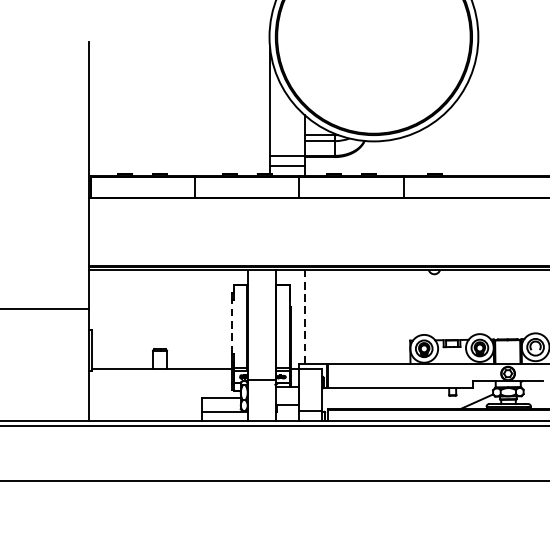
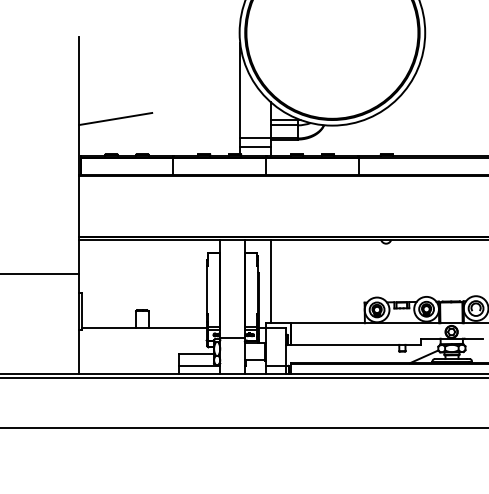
line: (129, 133) -> (115, 118), added
line: (305, 316) -> (271, 281), dashed -> solid
line: (232, 326) -> (206, 290), dashed -> solid

